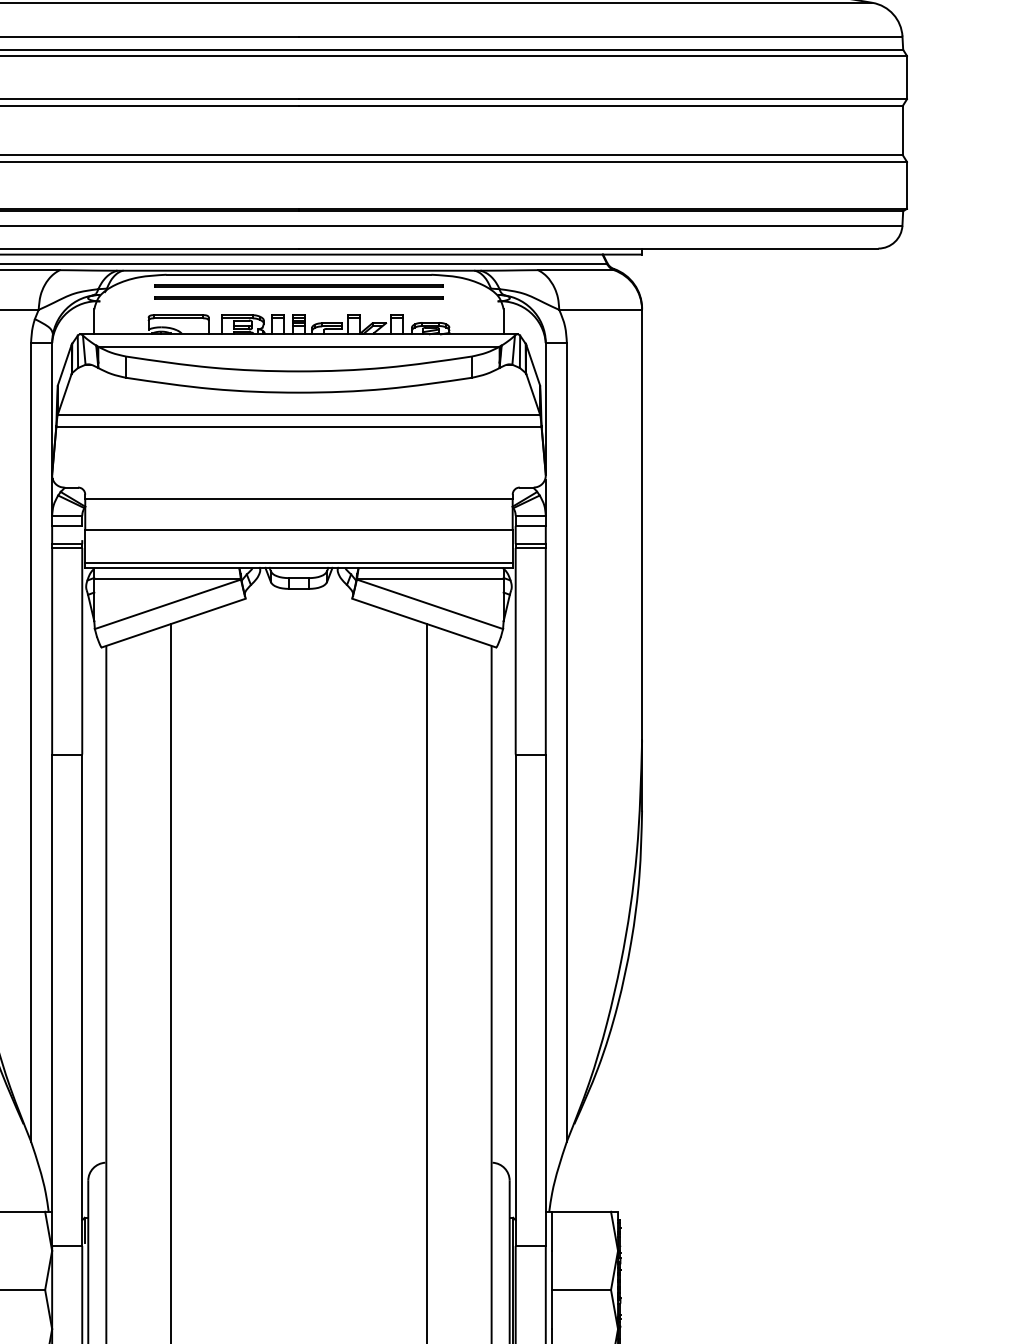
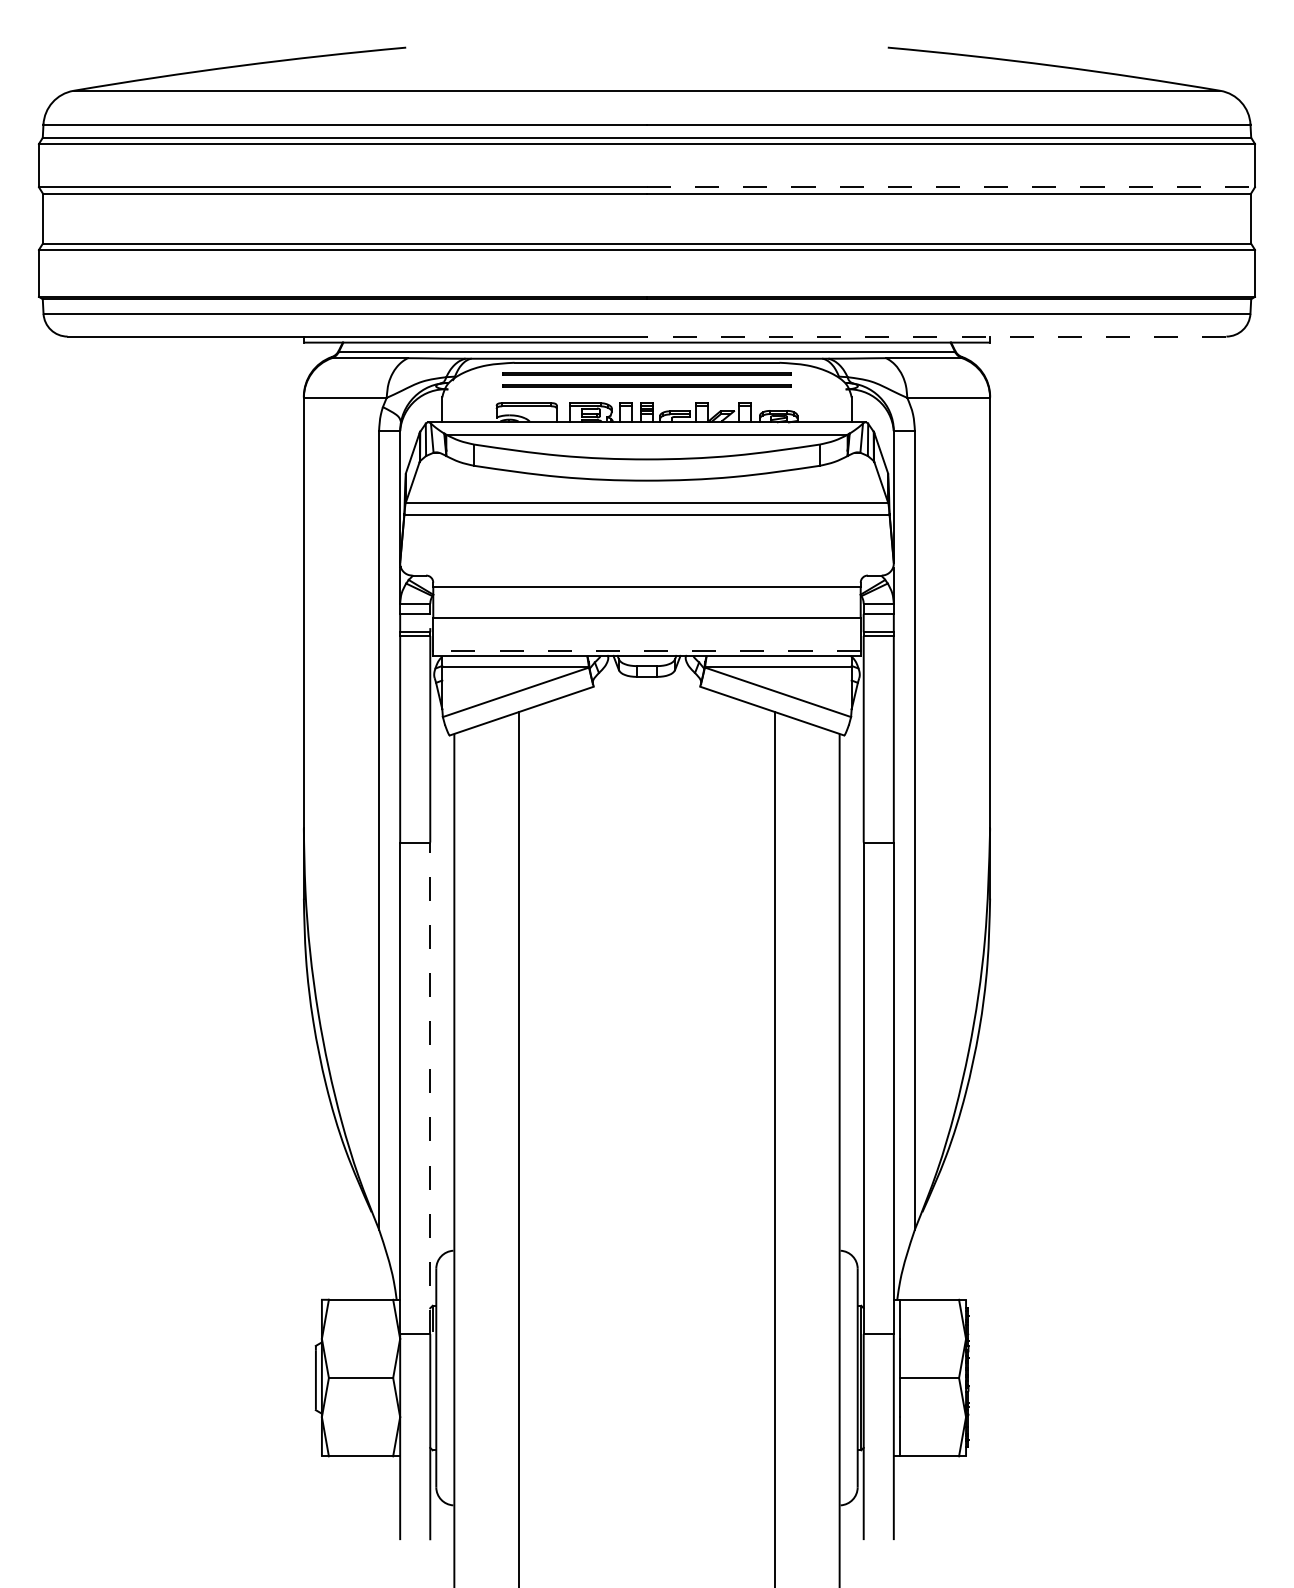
line: (603, 99) -> (951, 187), solid -> dashed
line: (588, 248) -> (936, 336), solid -> dashed
line: (299, 562) -> (647, 650), solid -> dashed
line: (82, 1000) -> (430, 1088), solid -> dashed

